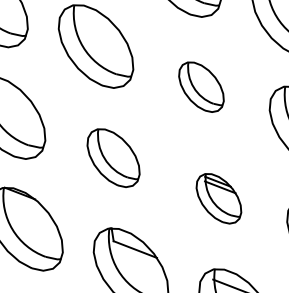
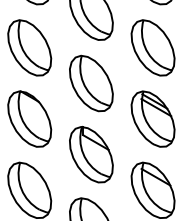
part: (200, 86) -> (152, 47), size x1.67
part: (113, 157) -> (91, 83), size x1.43
part: (217, 197) -> (152, 118), size x1.67

